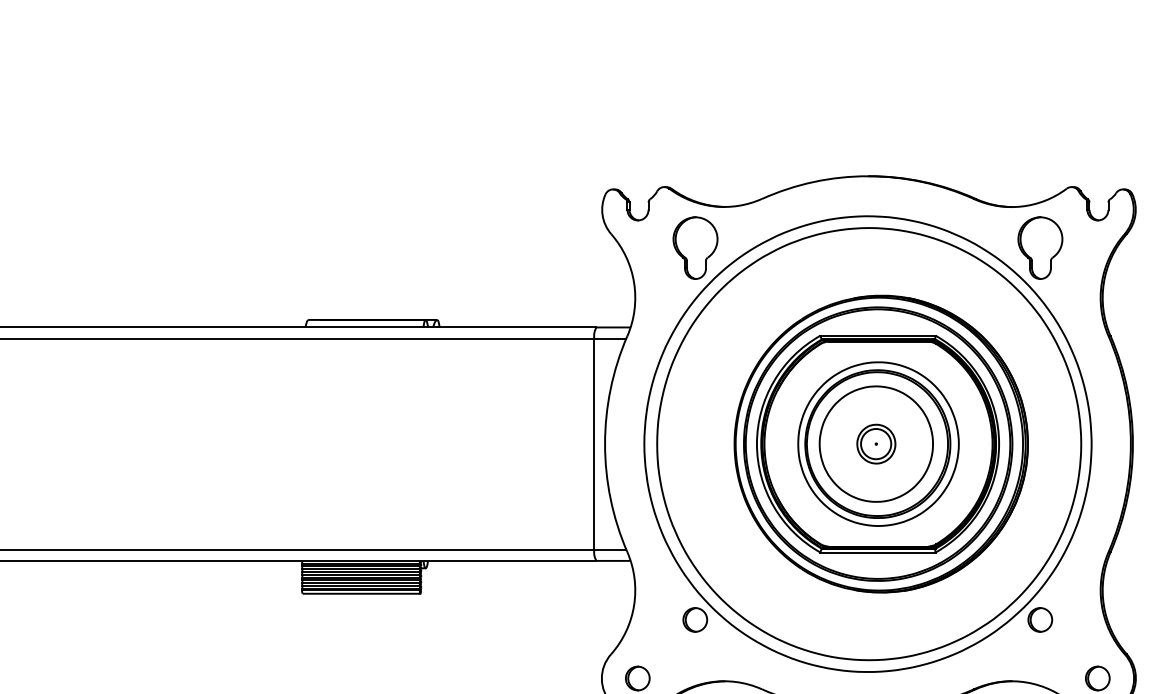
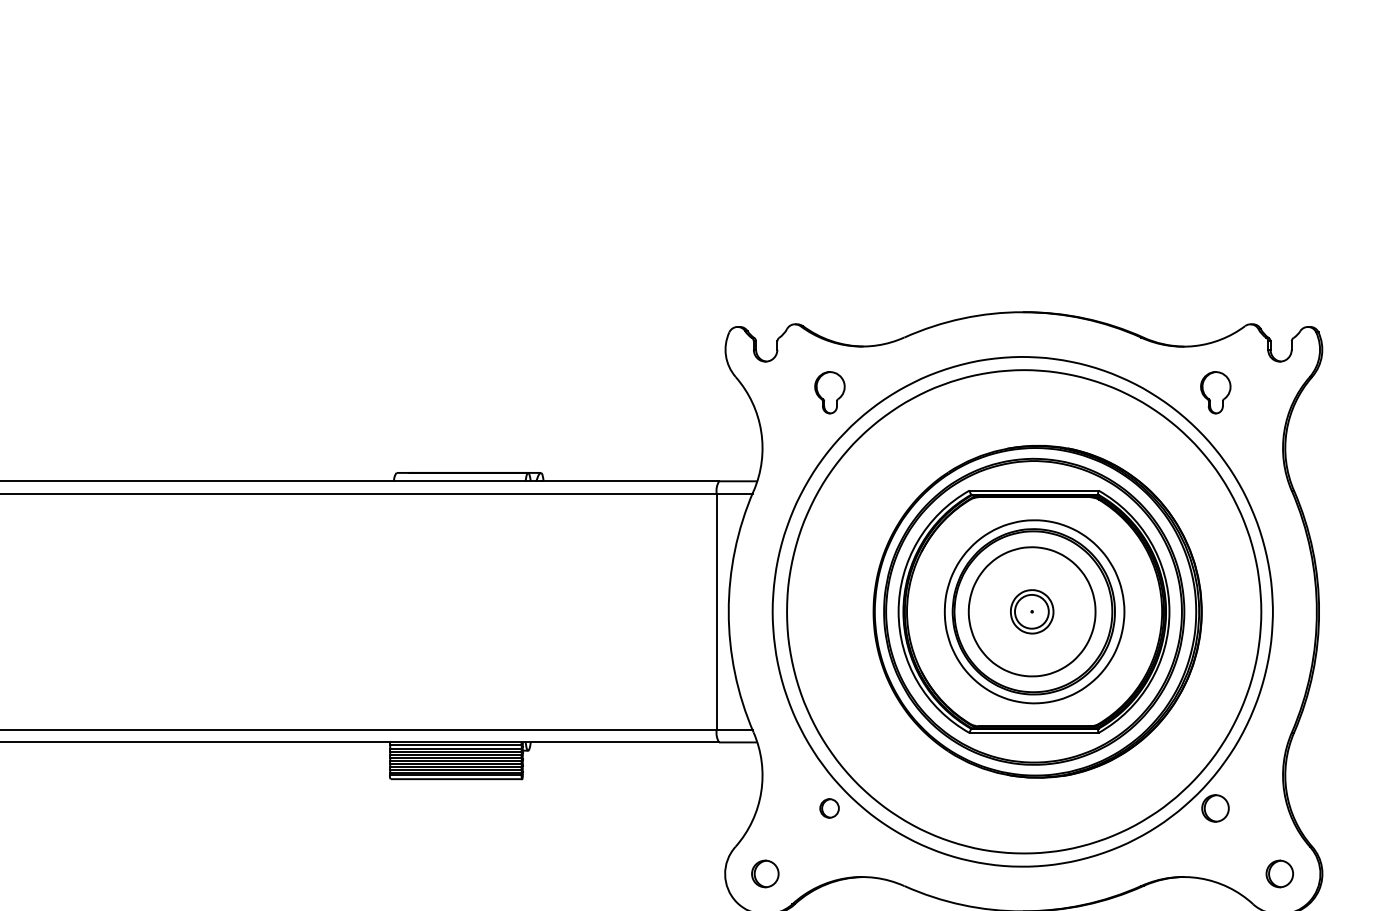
part: (695, 248) -> (829, 392), size x0.6
part: (1040, 248) -> (1215, 392), size x0.6
part: (695, 619) -> (829, 808), size x0.7

